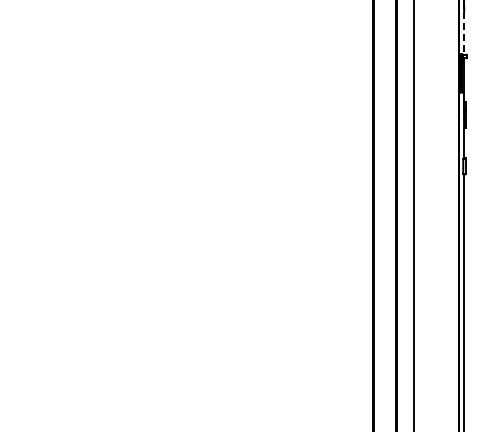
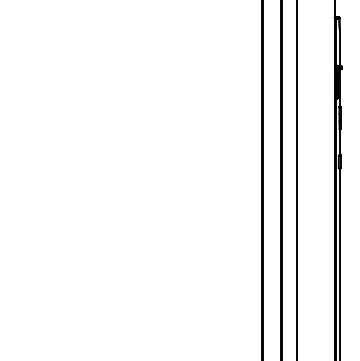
line: (464, 33) -> (339, 48), dashed -> solid

